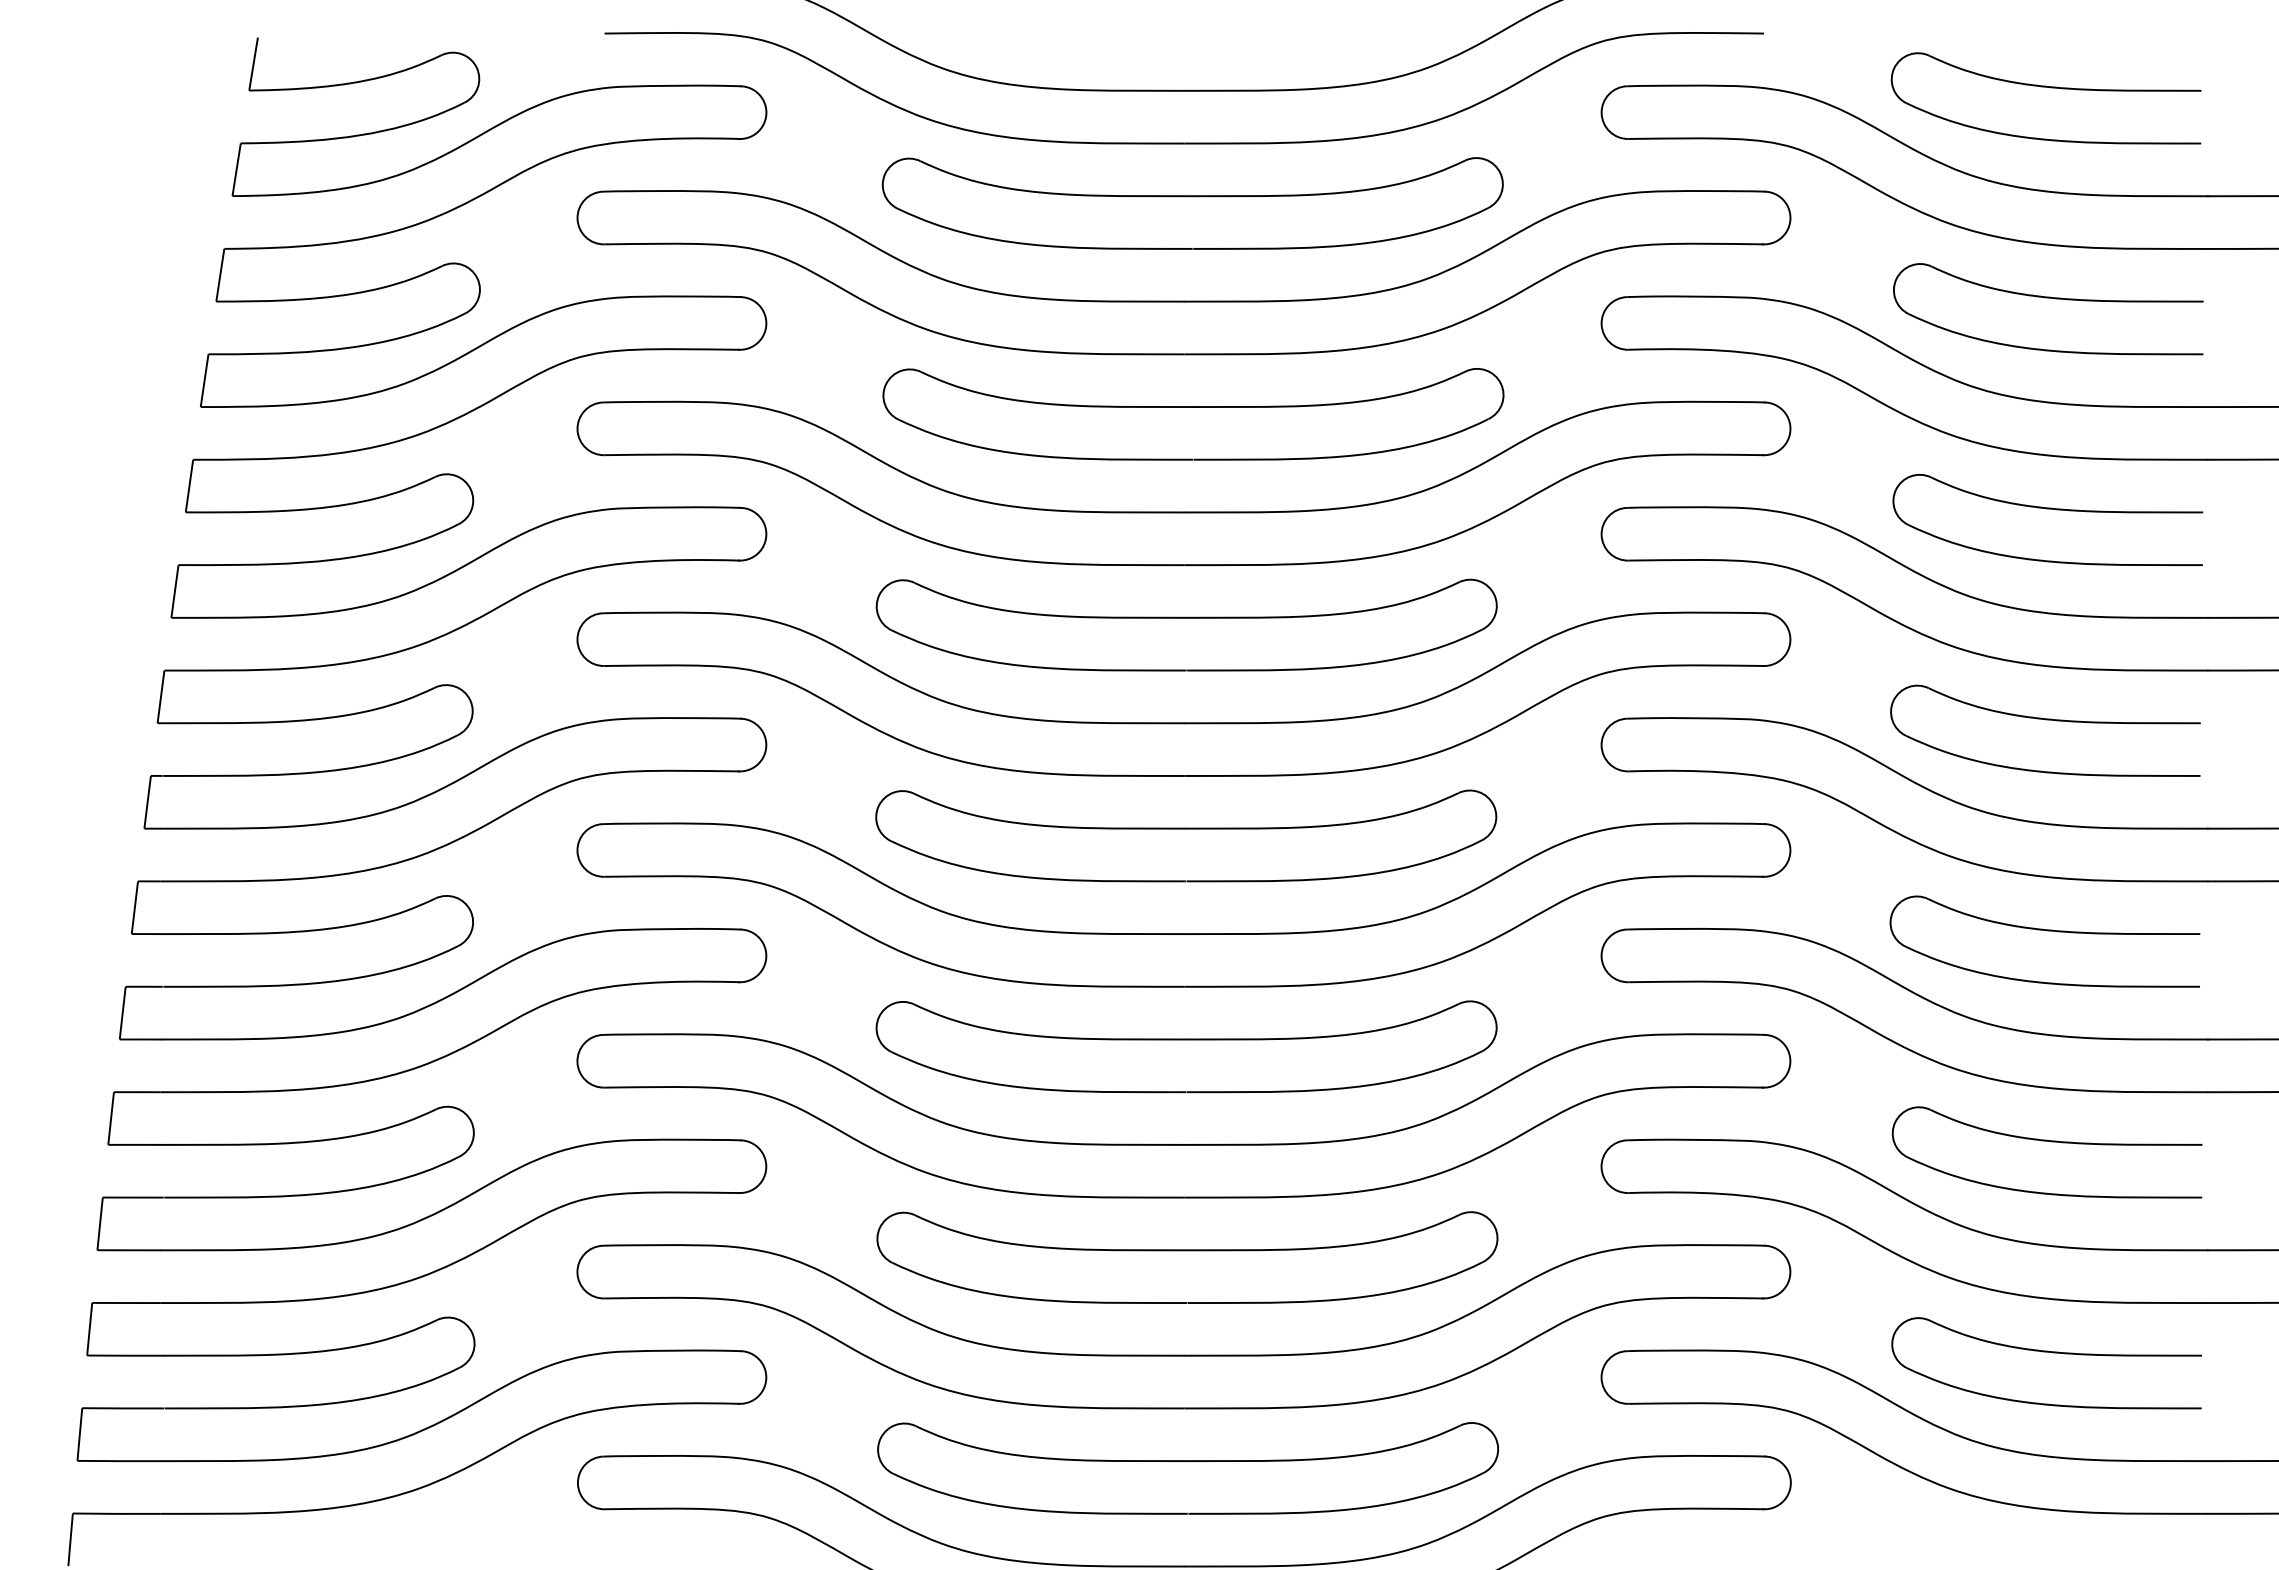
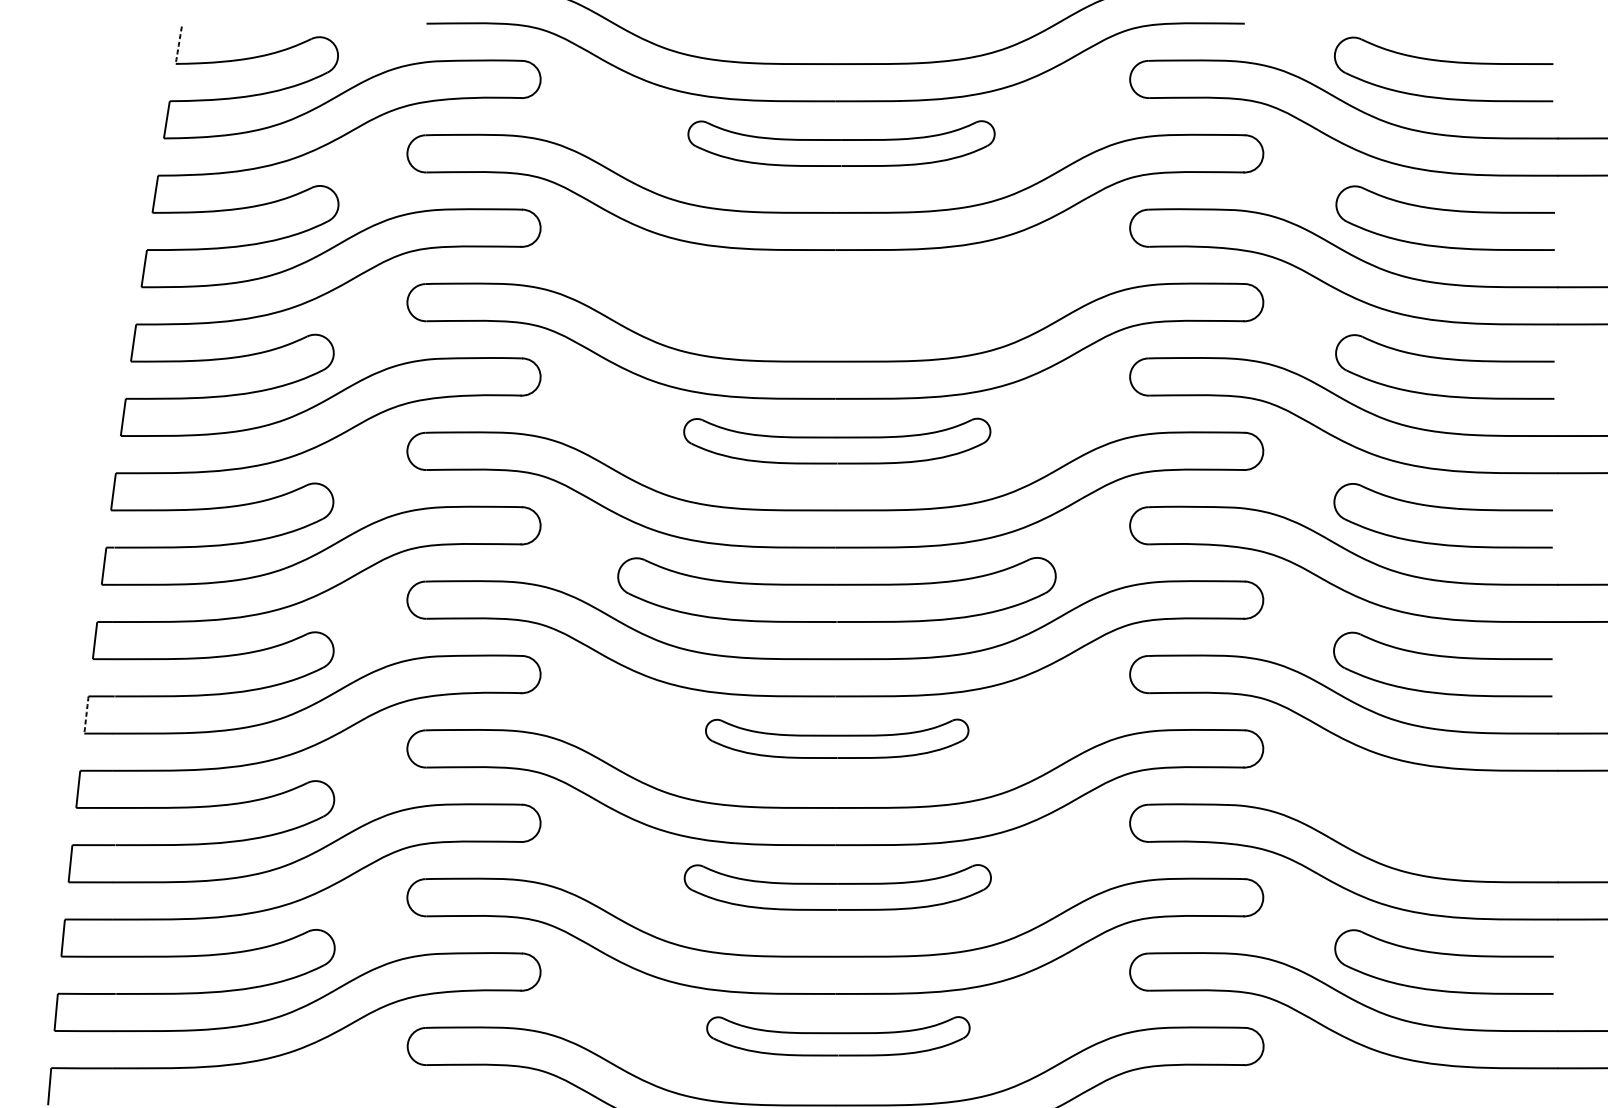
arc: (253, 64) -> (178, 45), solid -> dashed
part: (1192, 203) -> (841, 143), size x0.7
part: (1193, 414) -> (842, 292), removed
part: (1186, 624) -> (837, 440), size x0.7
arc: (122, 1013) -> (86, 715), solid -> dashed
part: (1186, 1046) -> (837, 738), size x0.6
part: (2046, 1141) -> (1444, 805), removed
part: (1187, 1257) -> (837, 887), size x0.7
part: (1188, 1468) -> (838, 1036), size x0.6

